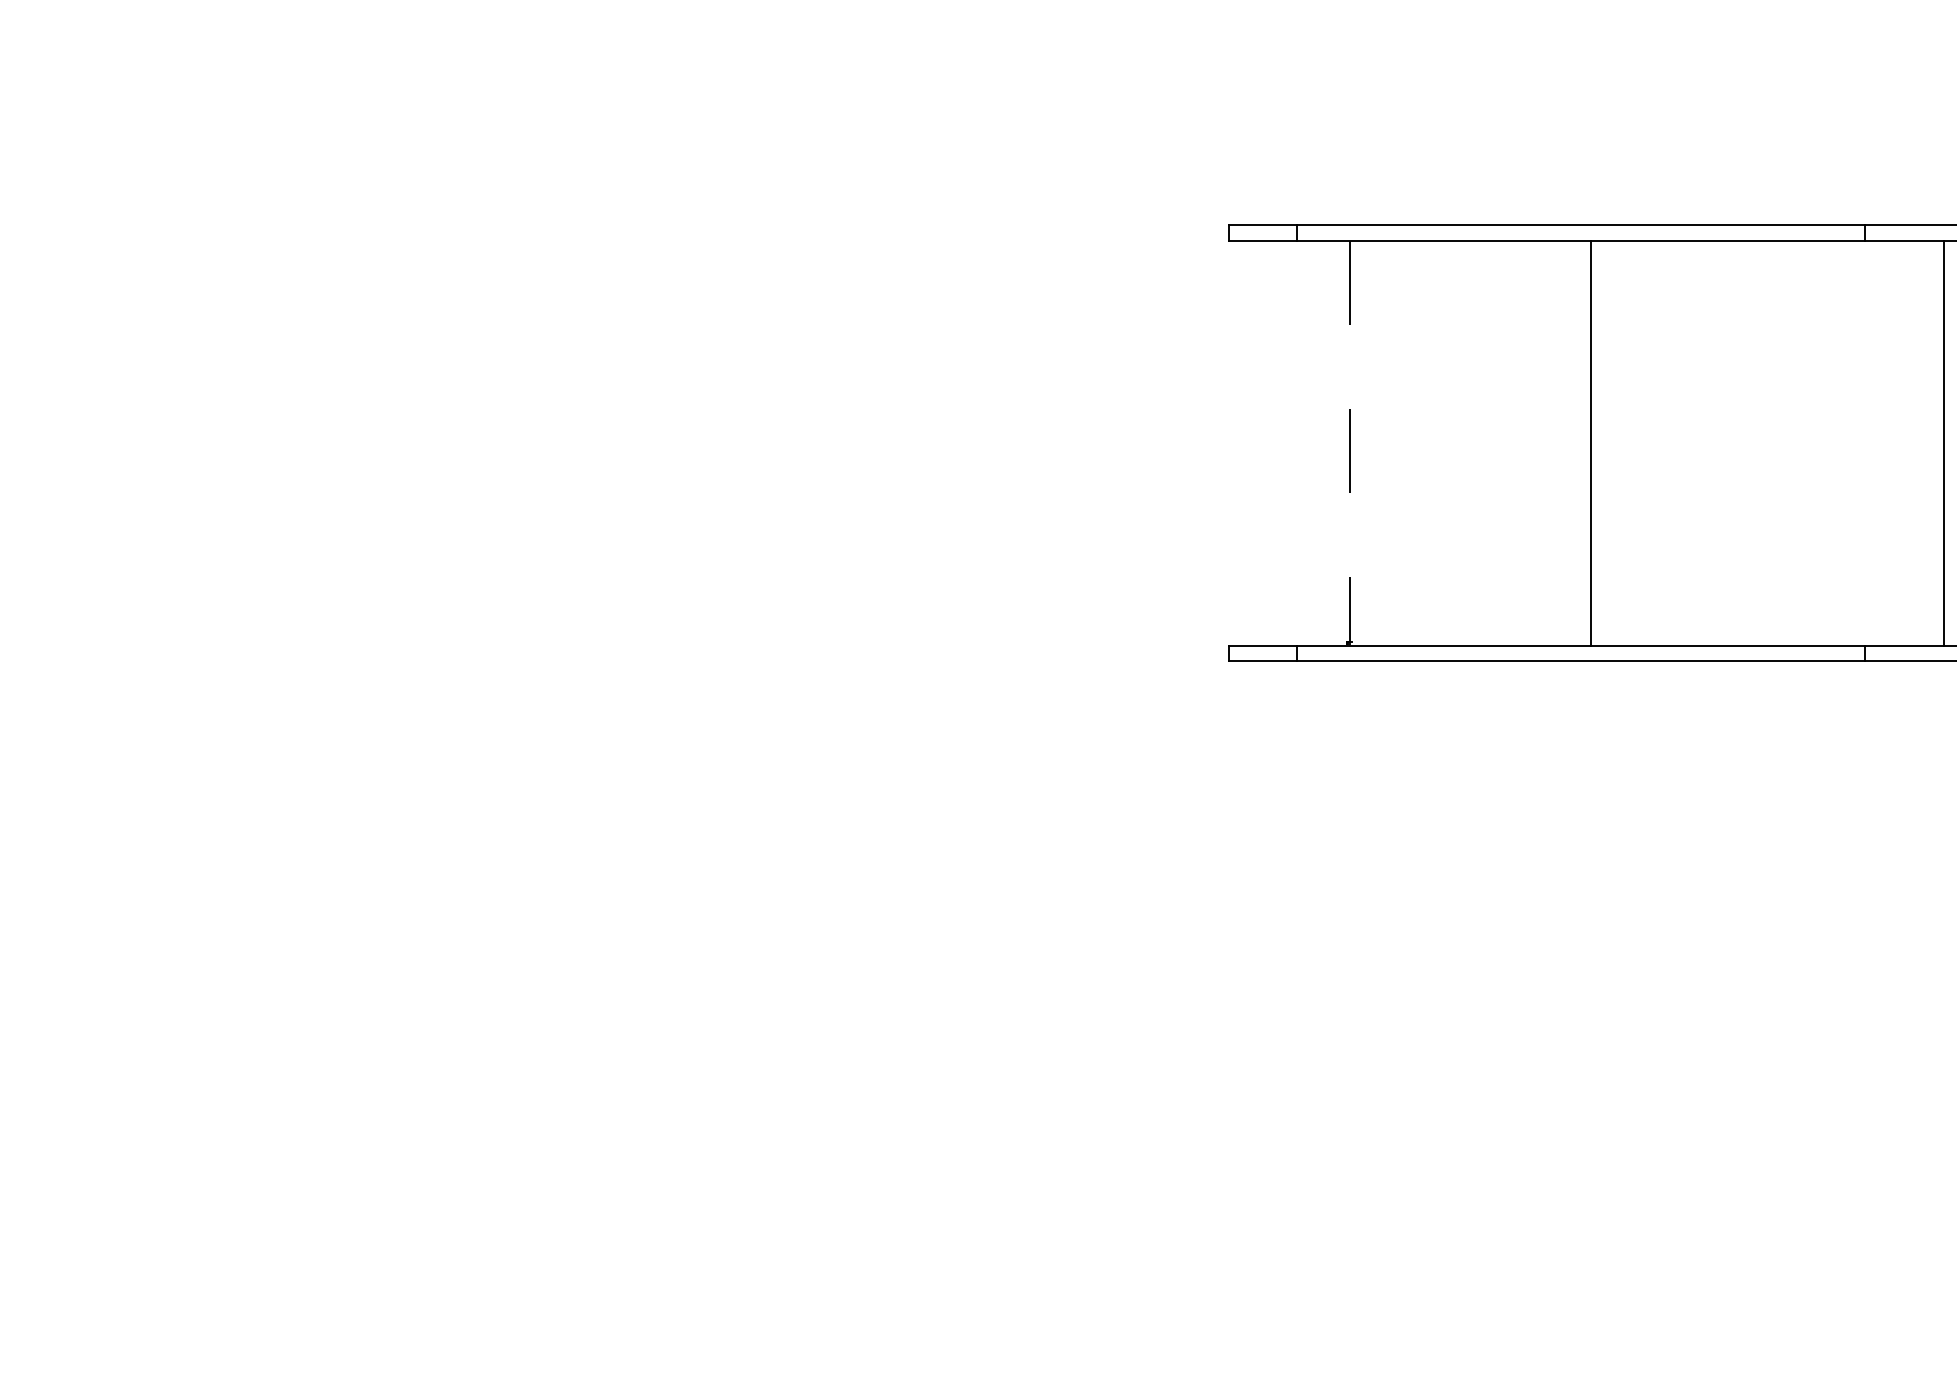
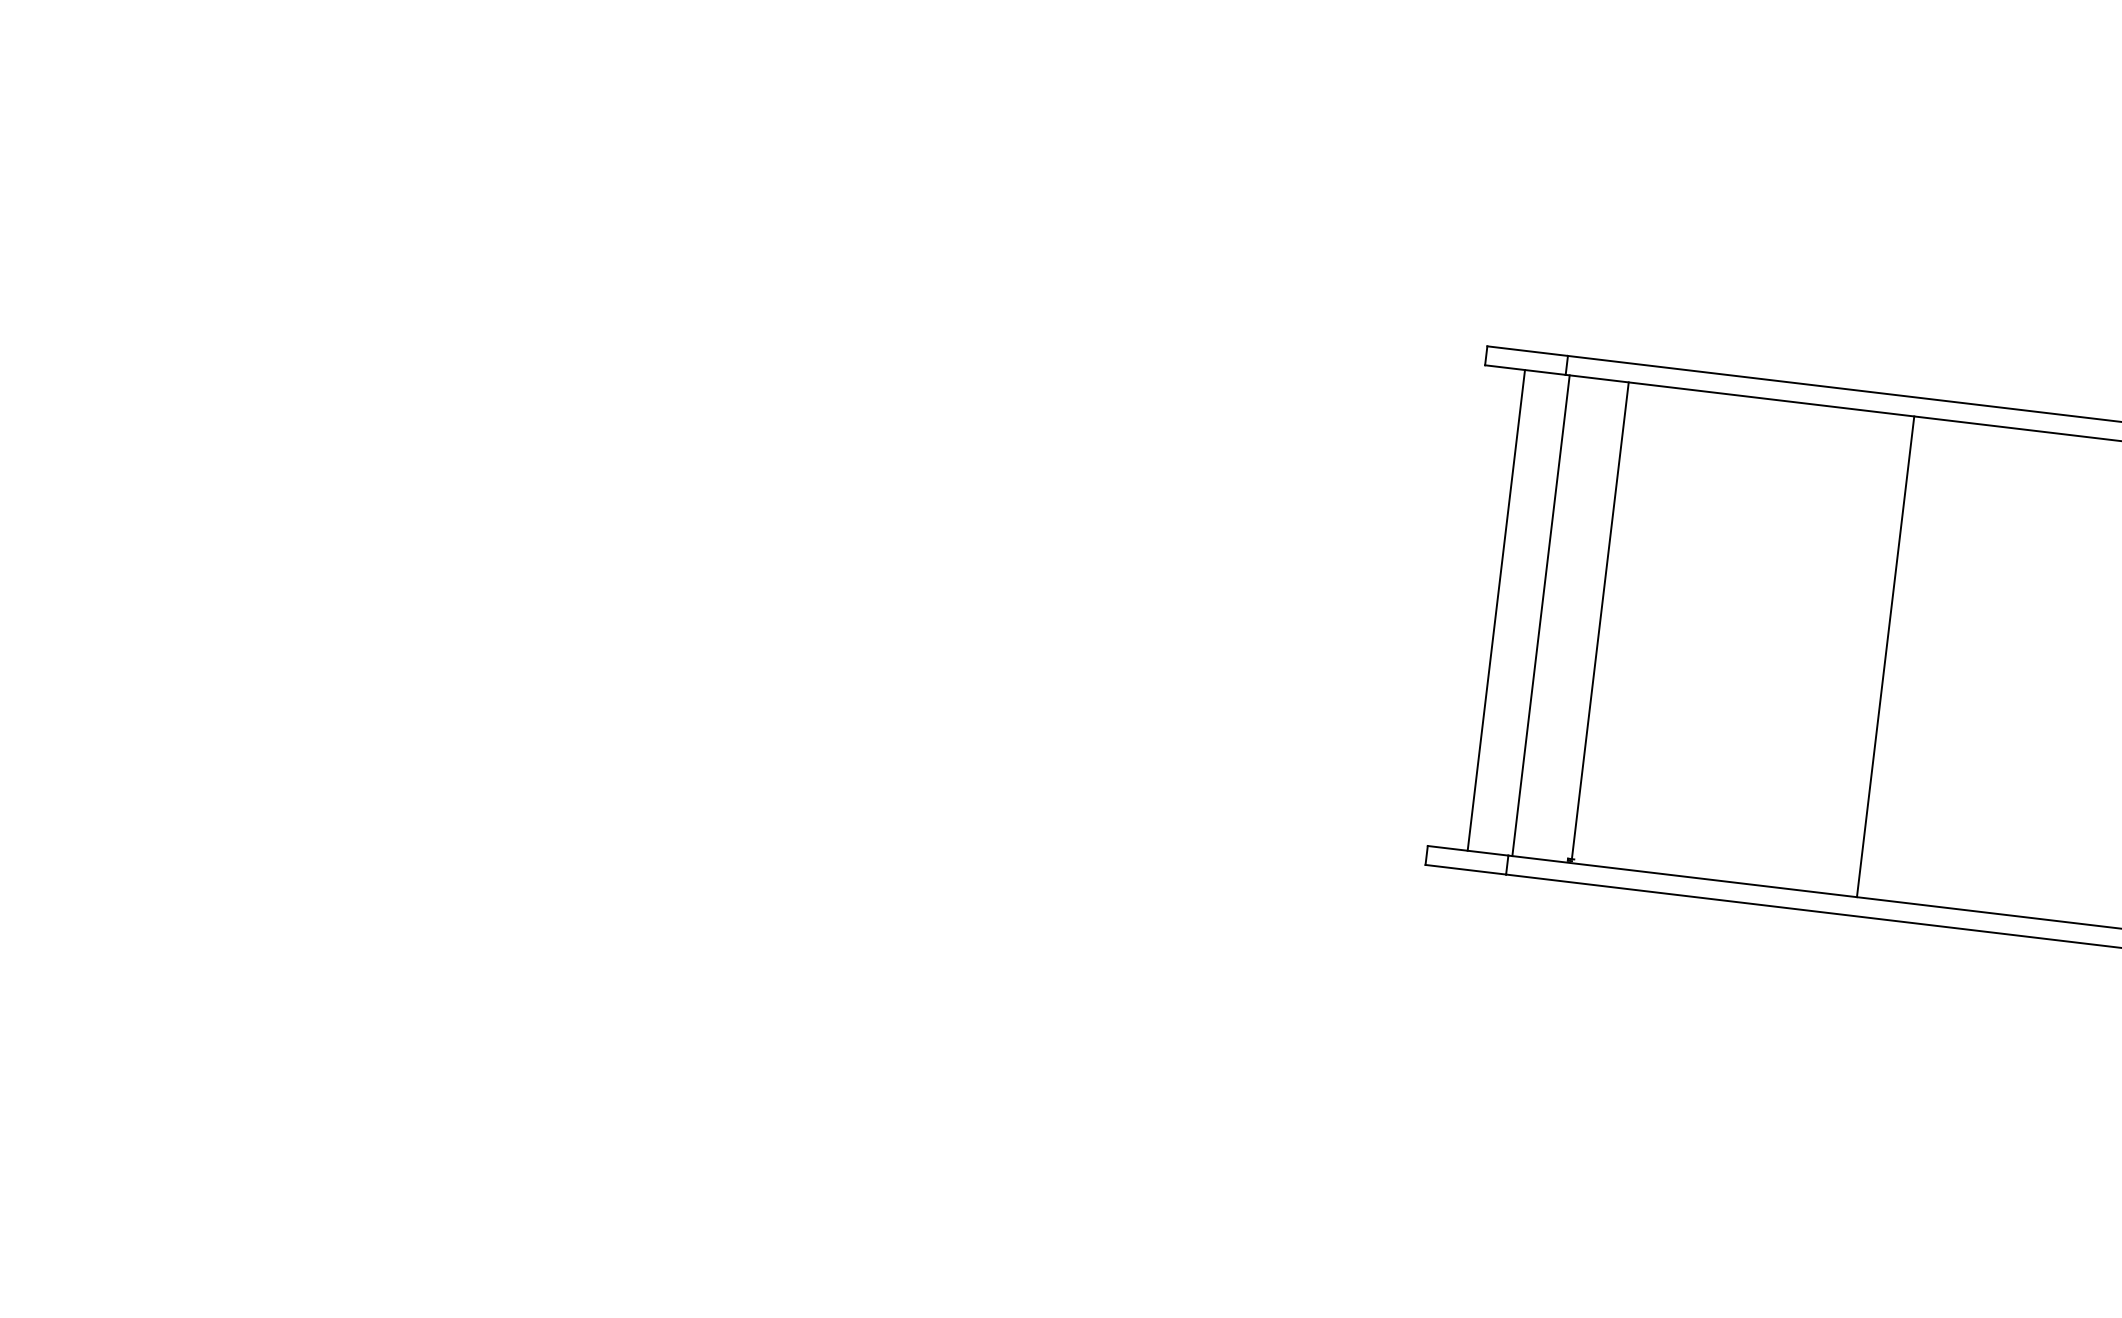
line: (1350, 441) -> (1600, 620), dashed -> solid
line: (1262, 442) -> (1496, 609), added
line: (1300, 442) -> (1541, 615), added

